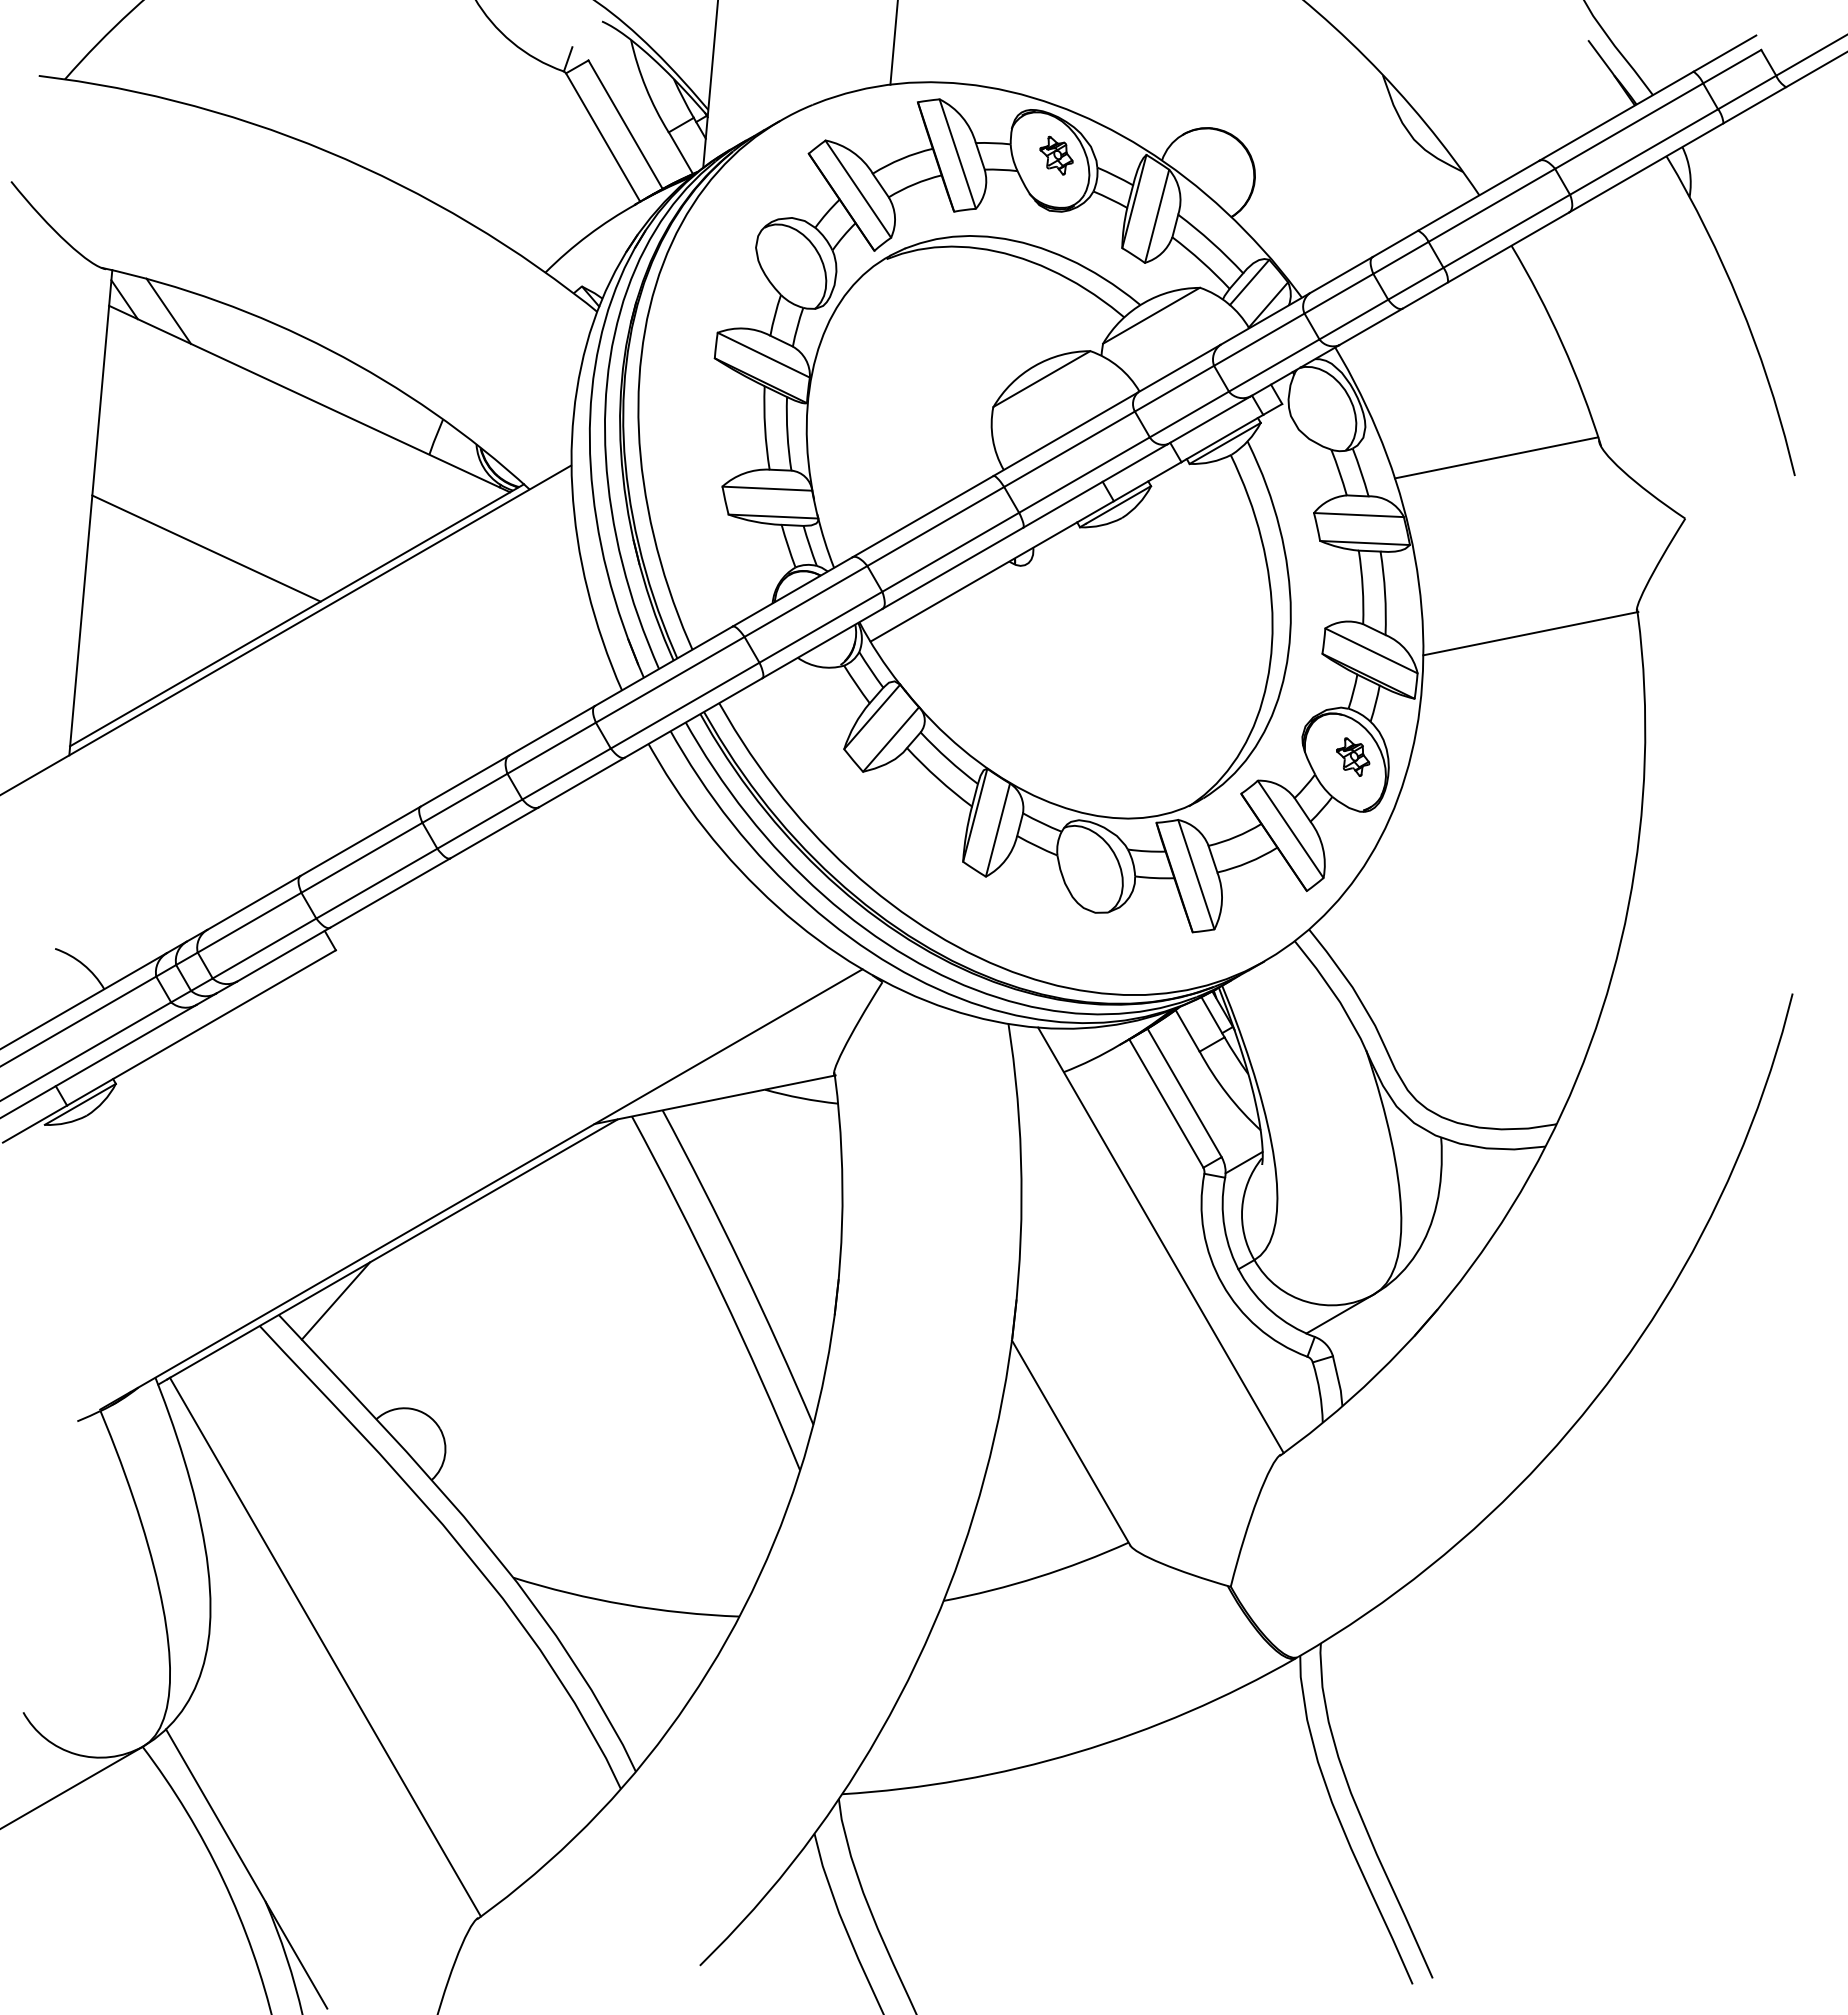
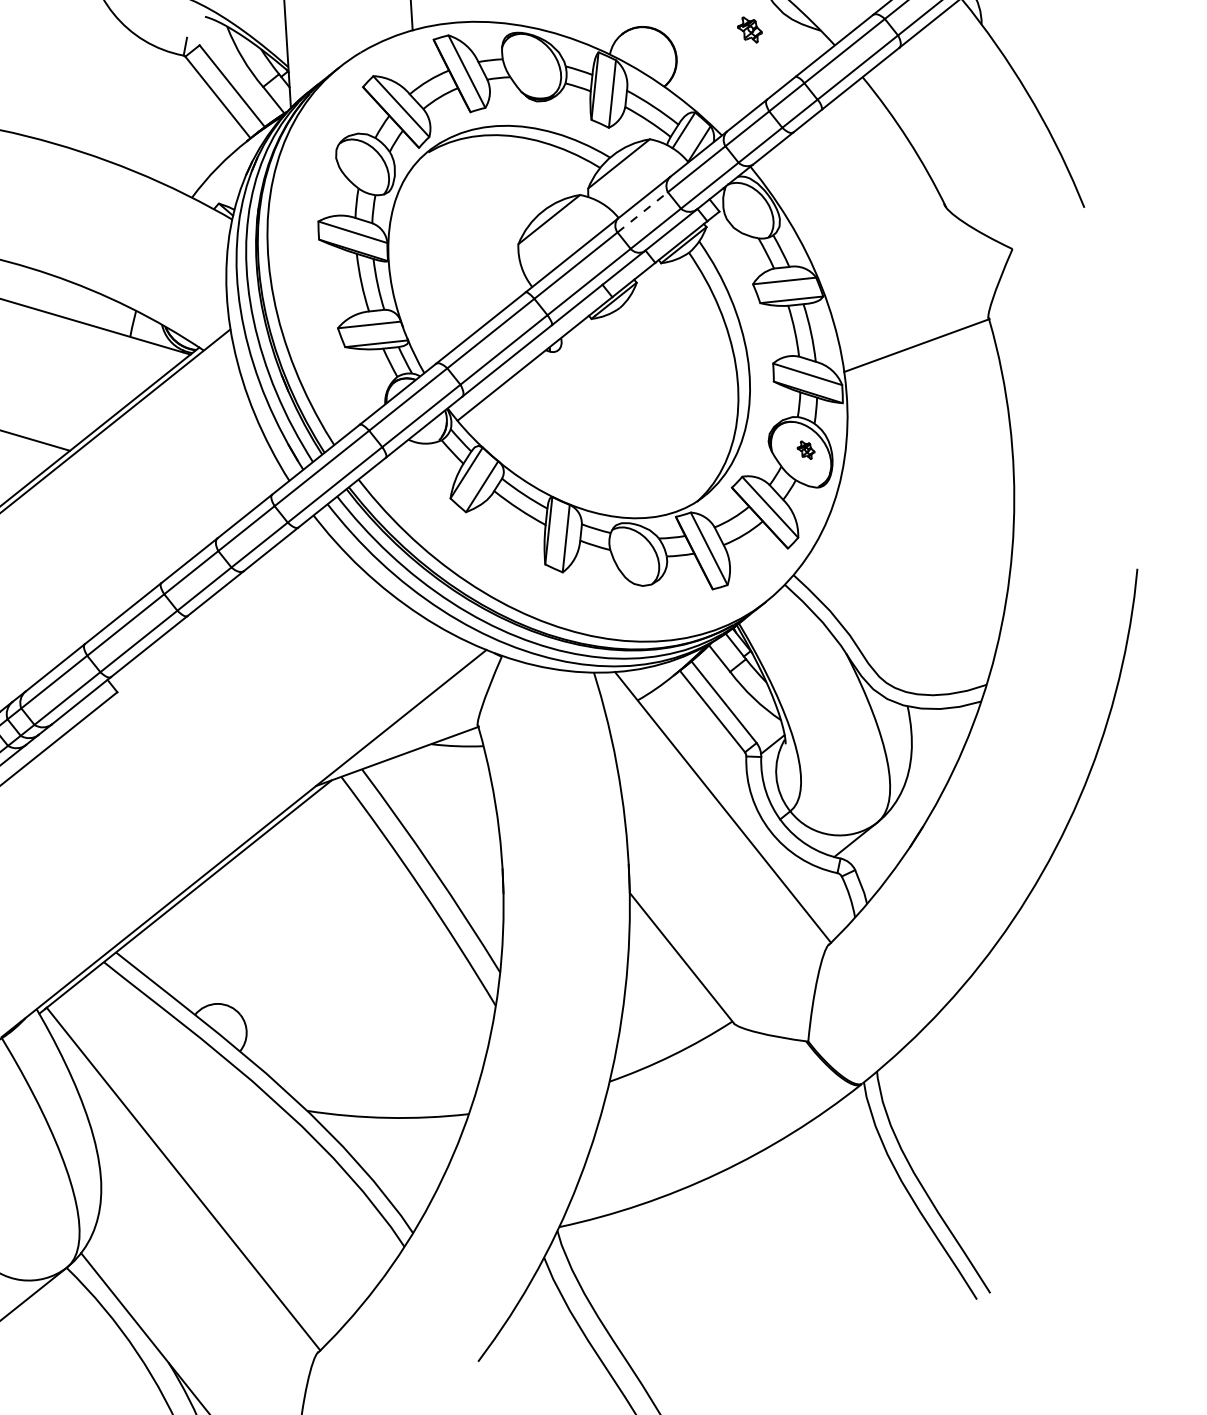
part: (1056, 155) -> (749, 29), moved
line: (1174, 388) -> (642, 212), solid -> dashed
line: (1496, 457) -> (874, 226), removed
part: (1353, 756) -> (806, 449), size x0.7
line: (335, 1300) -> (154, 936), removed

